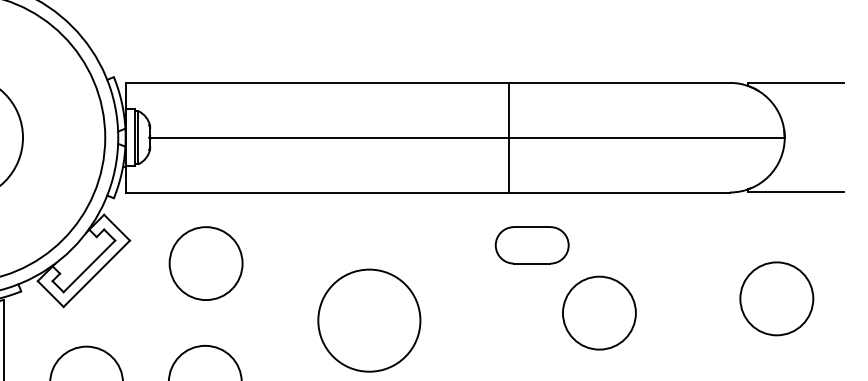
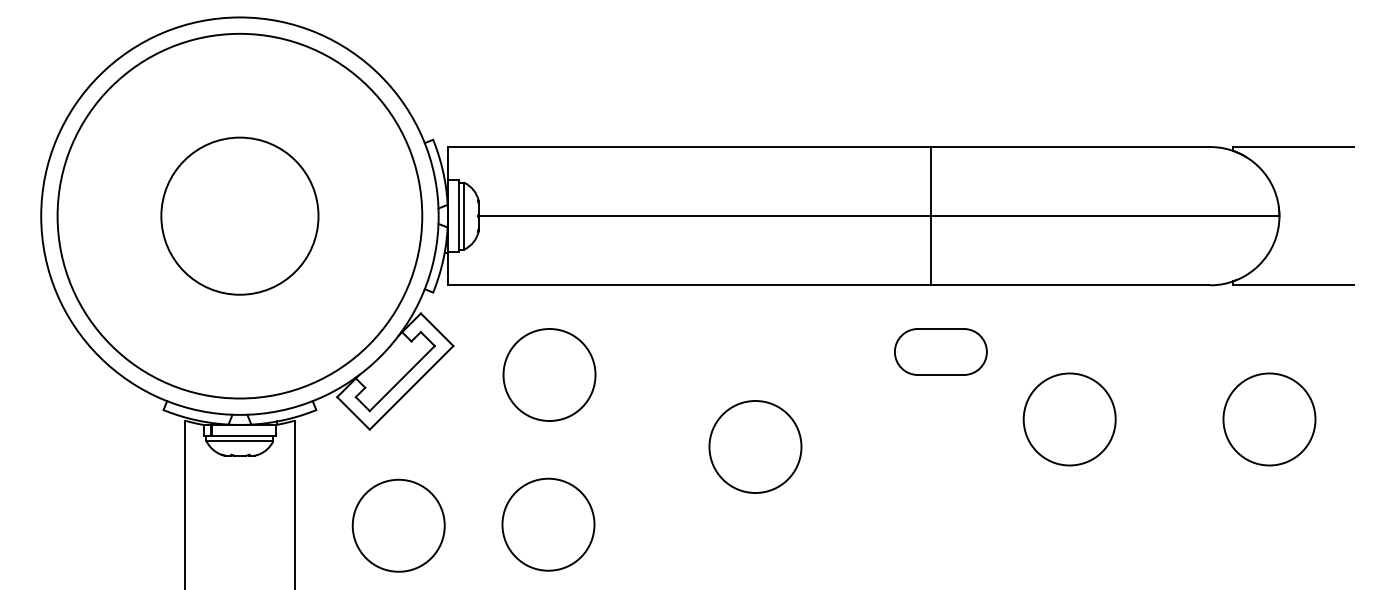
part: (531, 244) -> (940, 351), moved
circle: (599, 313) -> (1069, 419), moved
circle: (369, 320) -> (755, 446), size x0.71

